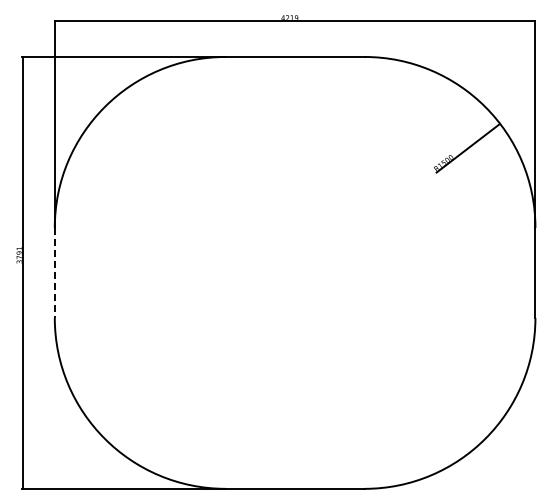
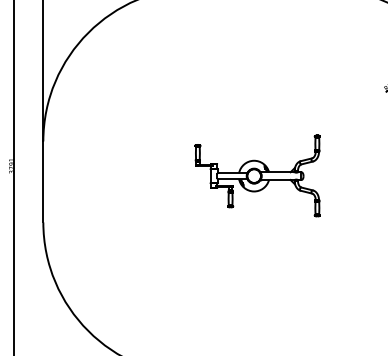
part: (293, 266) -> (257, 176), added
line: (54, 273) -> (43, 182), dashed -> solid

